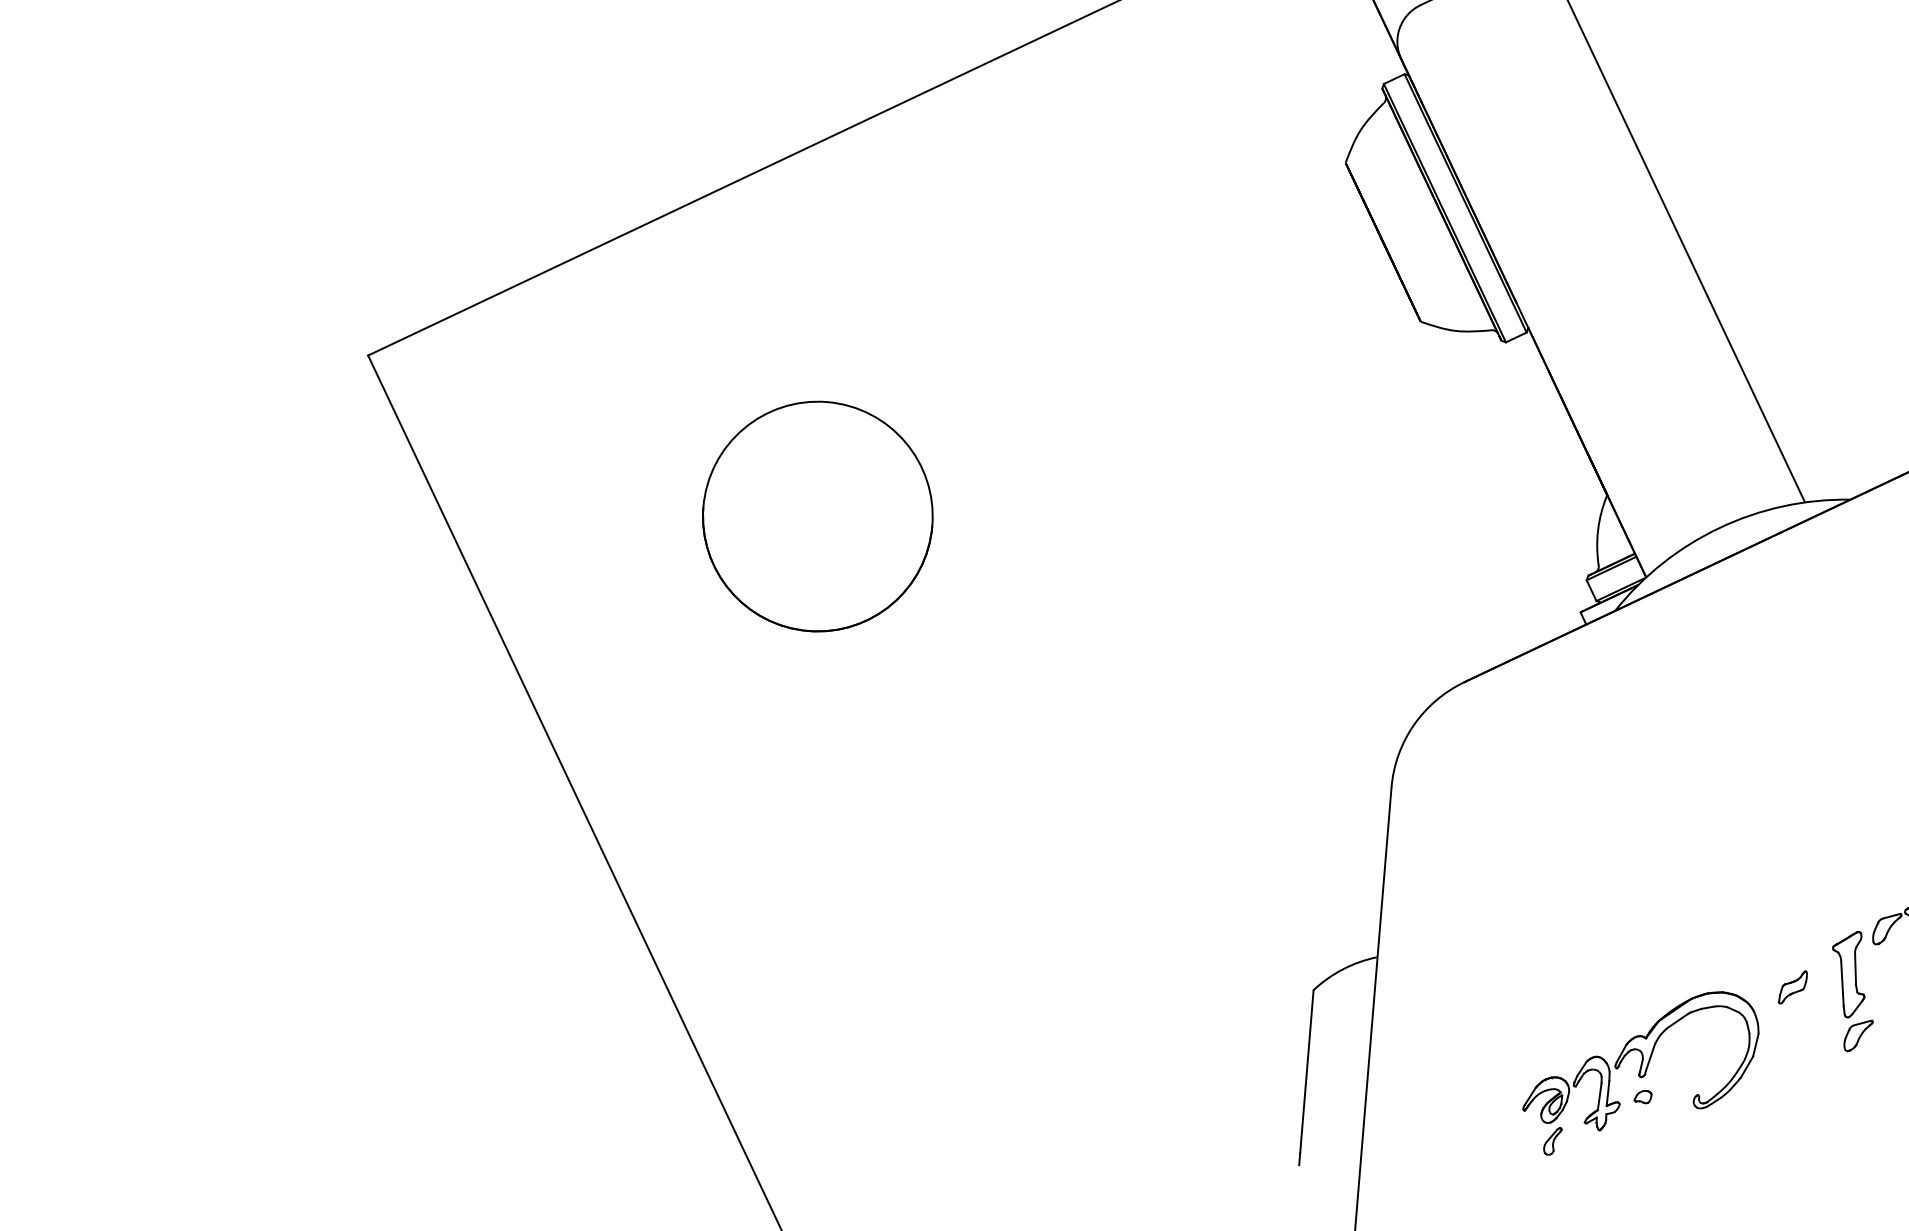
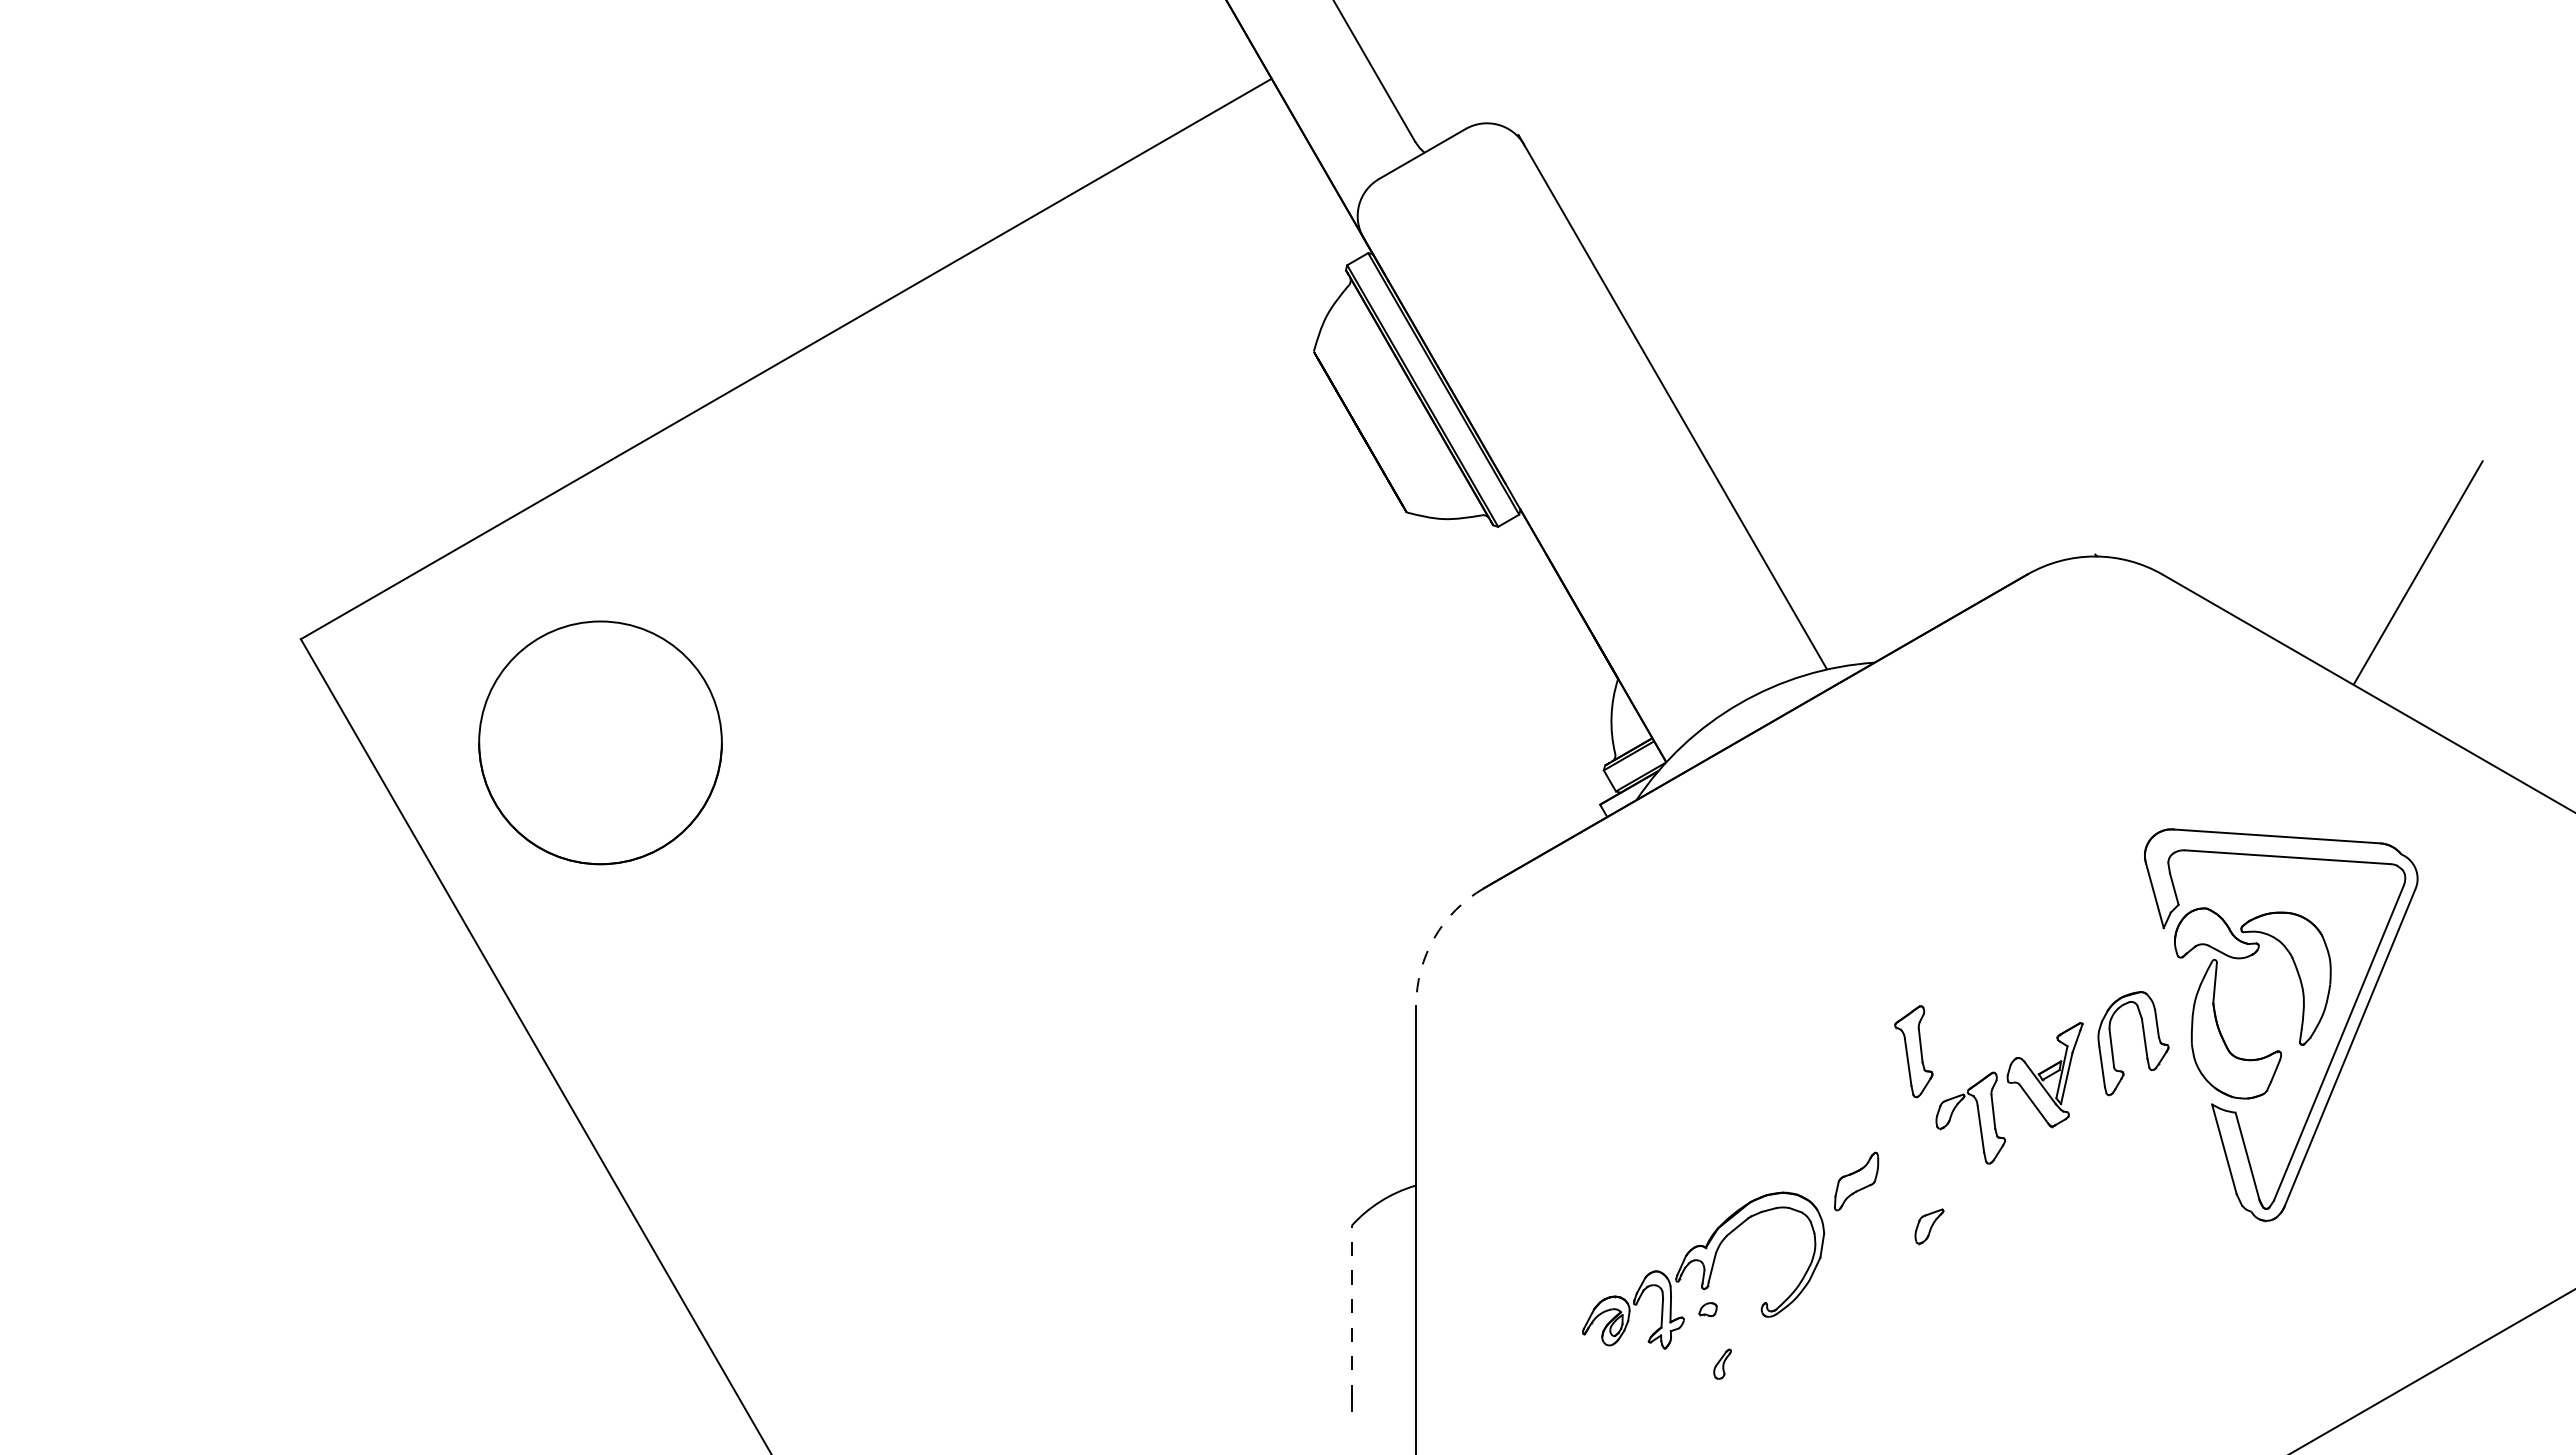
part: (817, 516) -> (600, 742), moved
arc: (1414, 724) -> (1434, 937), solid -> dashed
part: (1848, 974) -> (1913, 1051), moved
part: (1793, 987) -> (1856, 1181), size x1.6
line: (1306, 1071) -> (1351, 1312), solid -> dashed
part: (1552, 1140) -> (1722, 1363), moved

